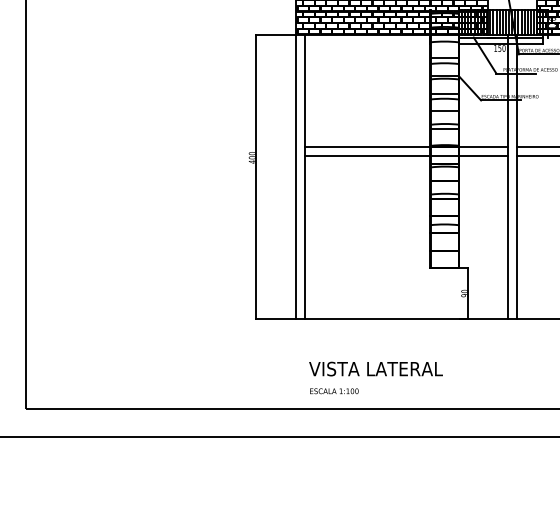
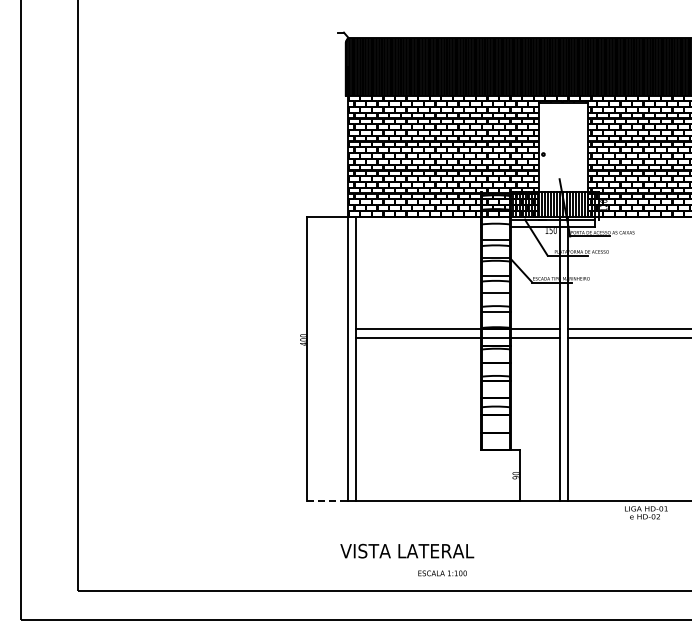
line: (275, 319) -> (326, 501), solid -> dashed
text: (376, 368) -> (407, 550), moved
text: (334, 391) -> (442, 573), moved

